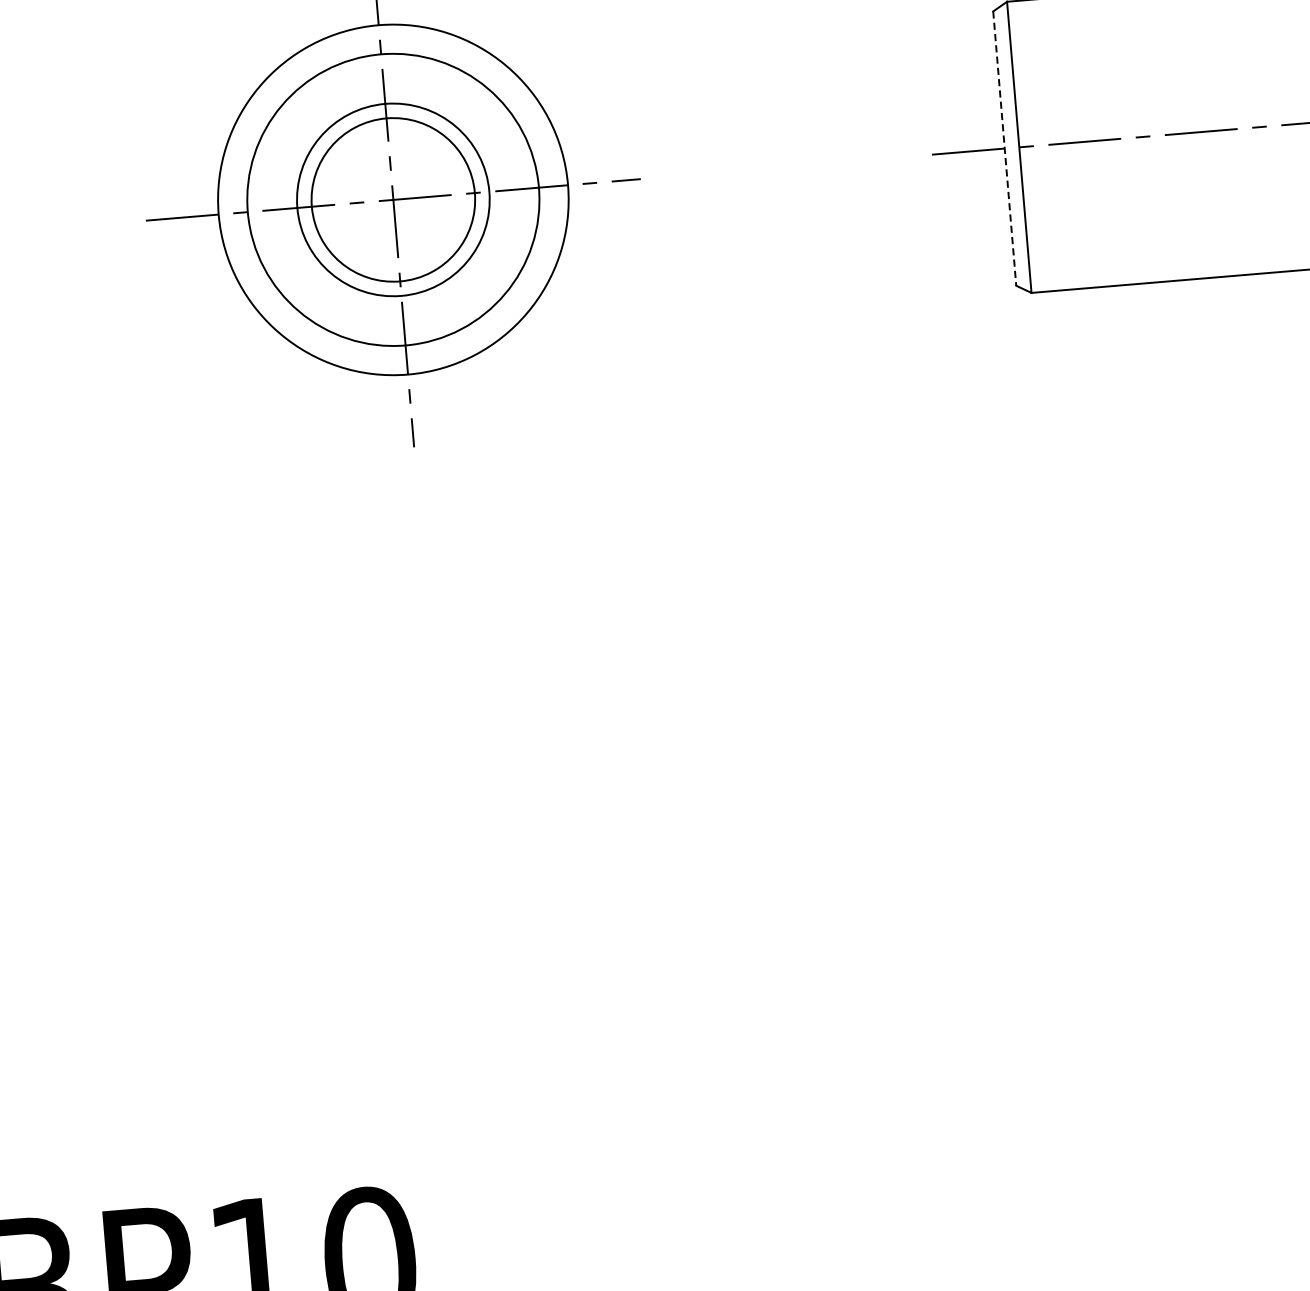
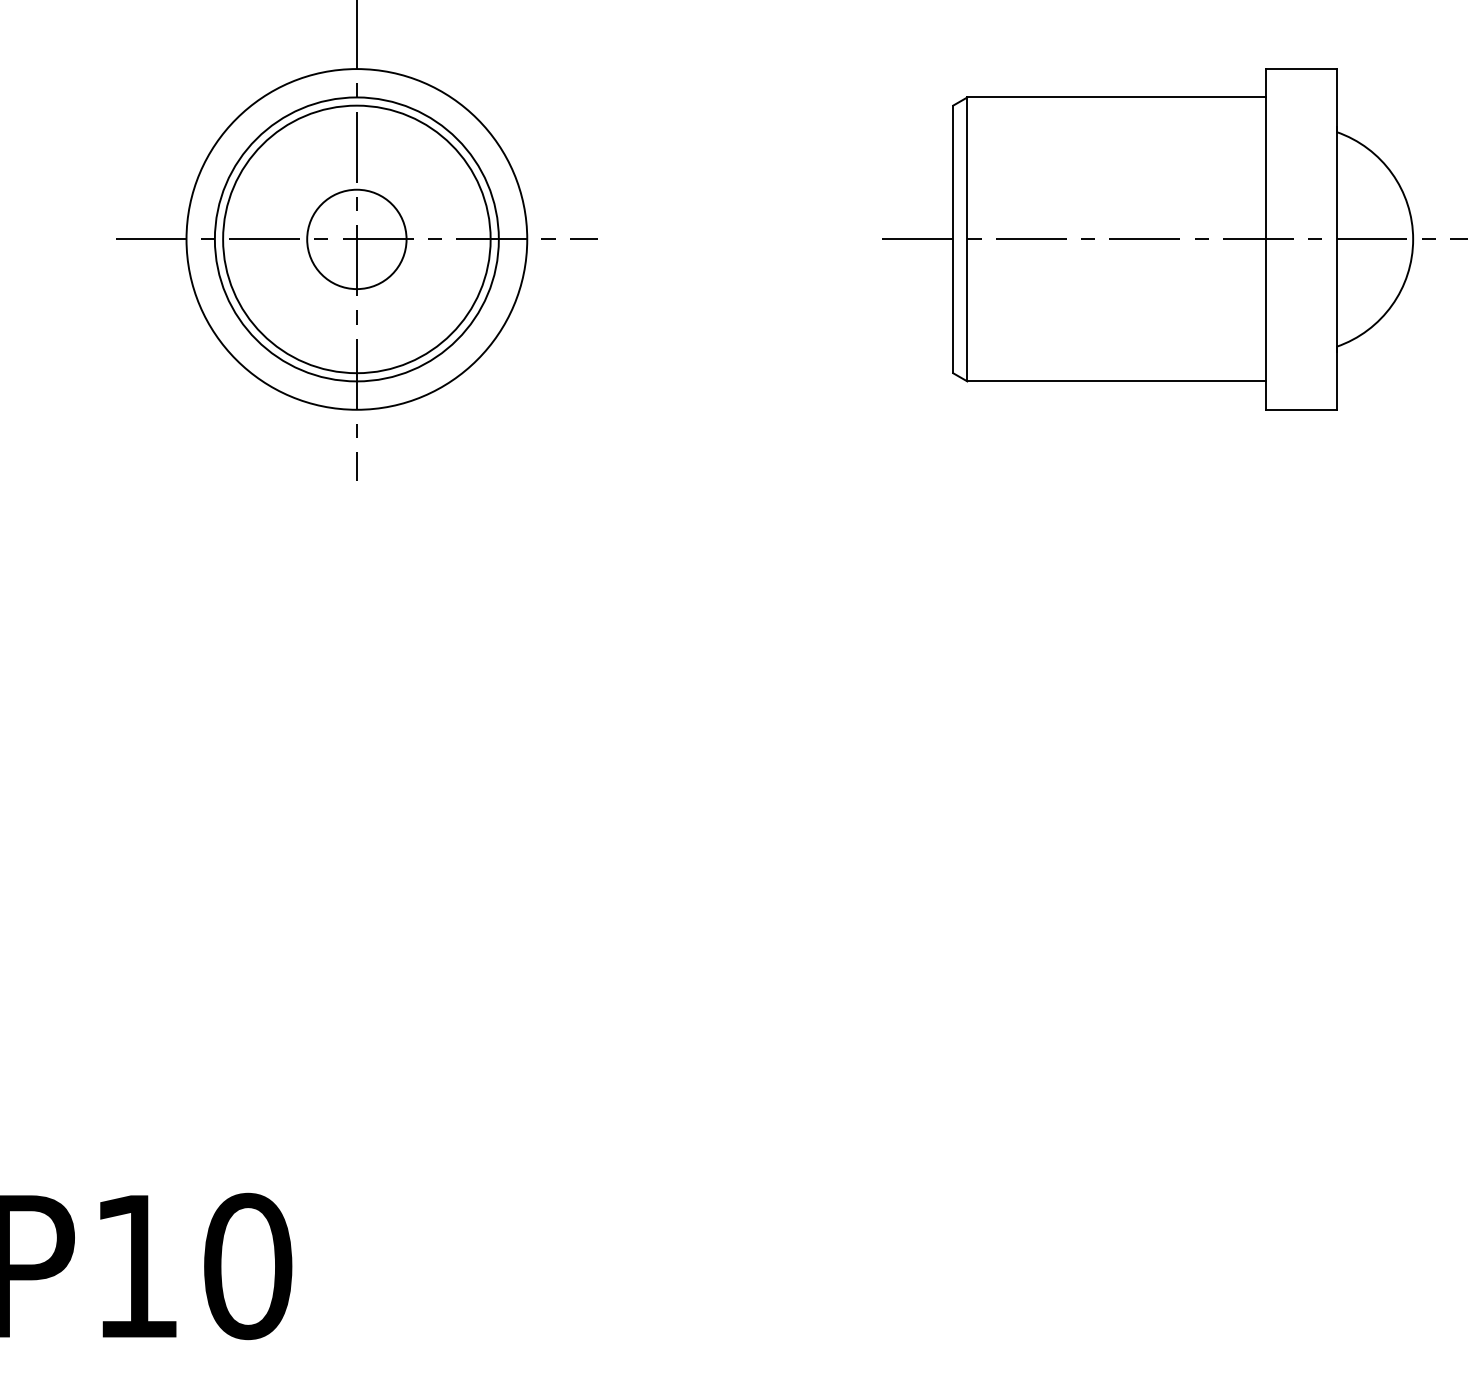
line: (1005, 148) -> (953, 239), dashed -> solid
circle: (392, 200) -> (356, 239), size x0.62
circle: (392, 200) -> (356, 239), size x1.43

